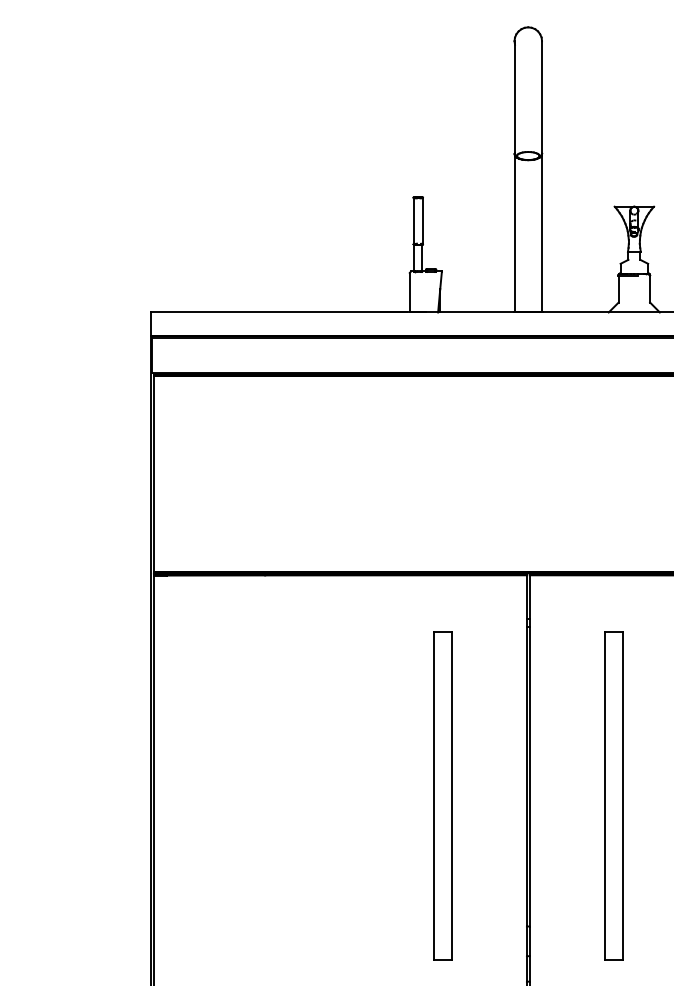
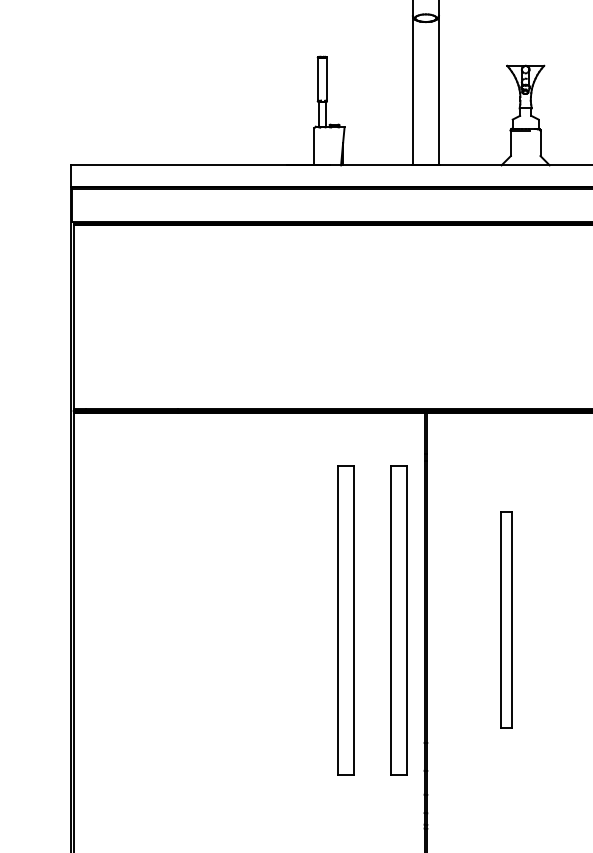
part: (499, 795) -> (398, 619), added
part: (613, 795) -> (506, 619), size x0.7

